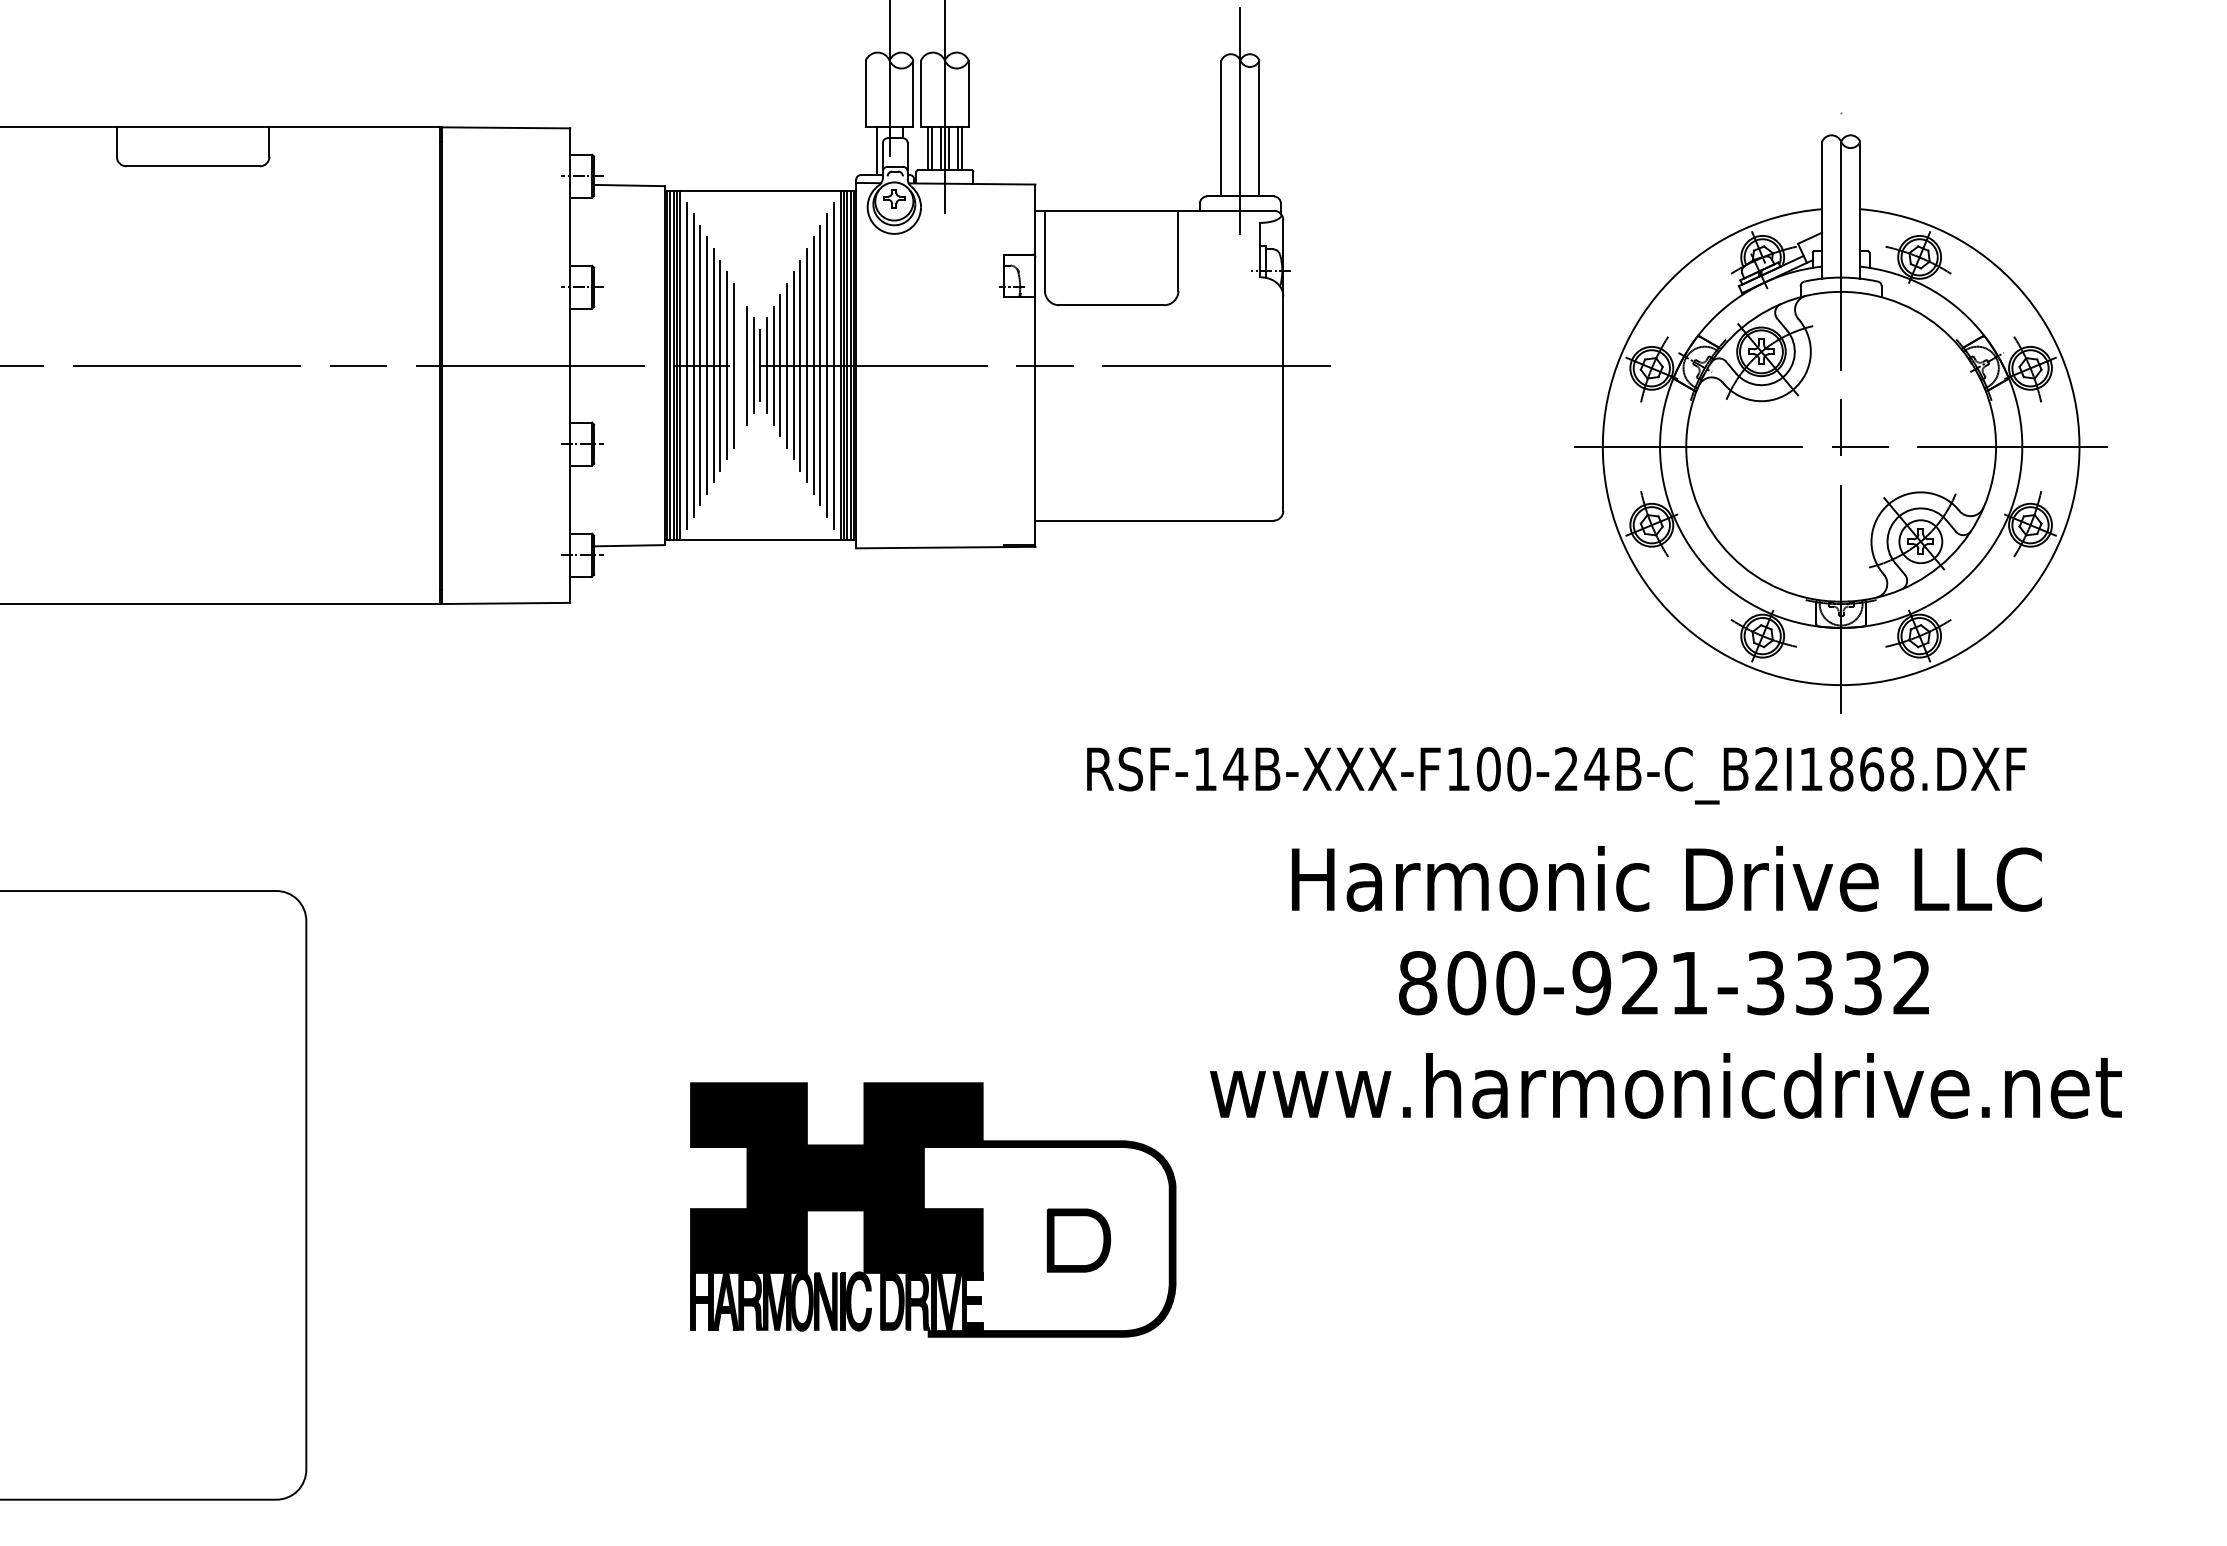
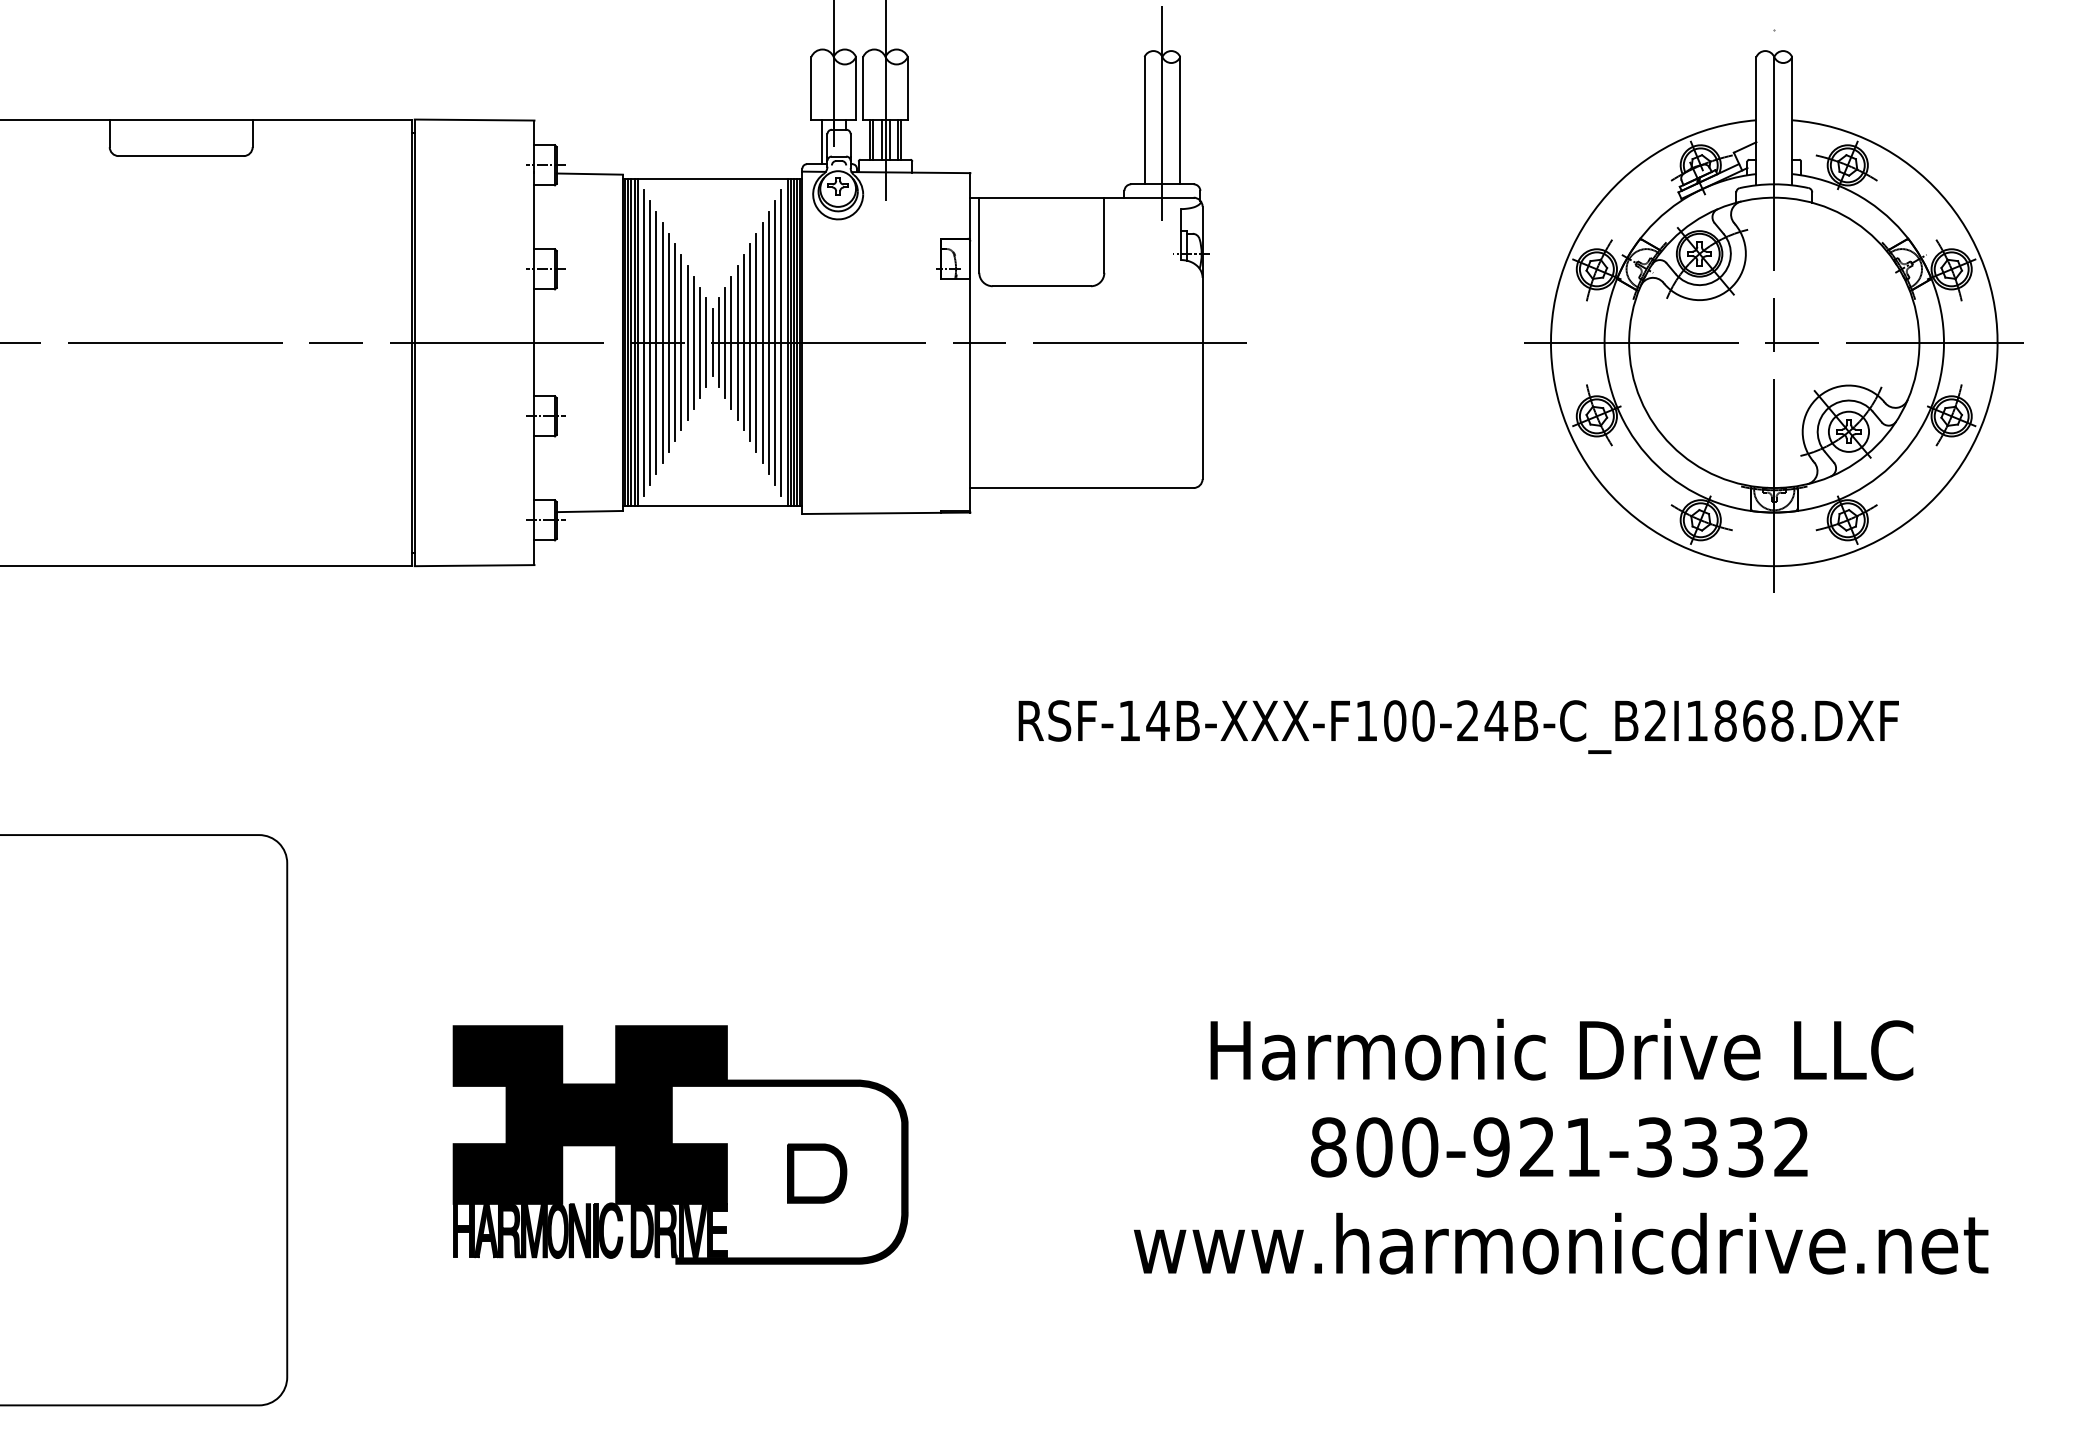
line: (739, 365) -> (693, 342), added
part: (1840, 412) -> (1773, 310), moved
text: (1666, 982) -> (1561, 1146), moved
part: (933, 1209) -> (680, 1144), moved

